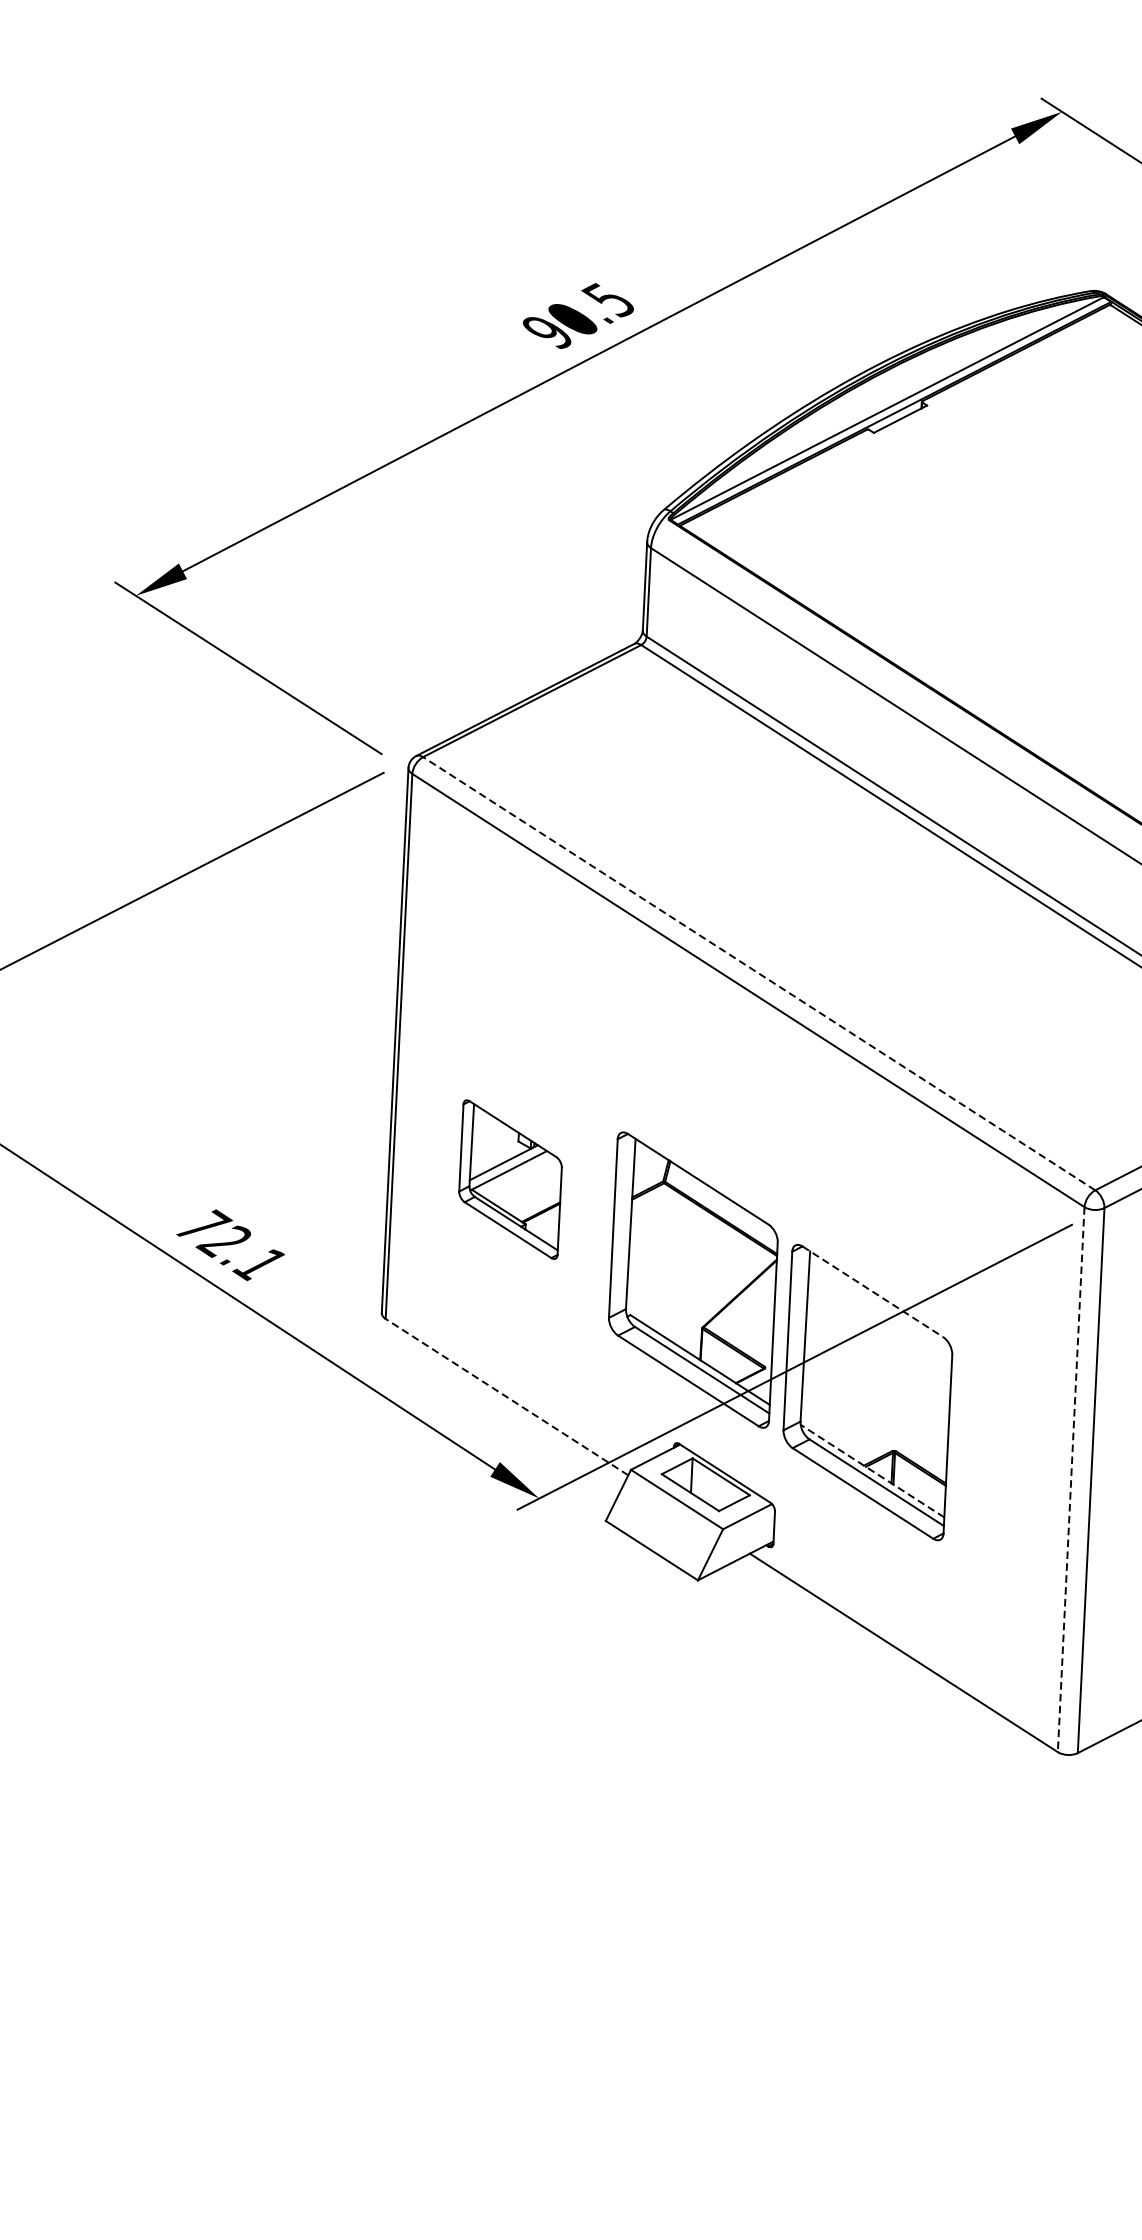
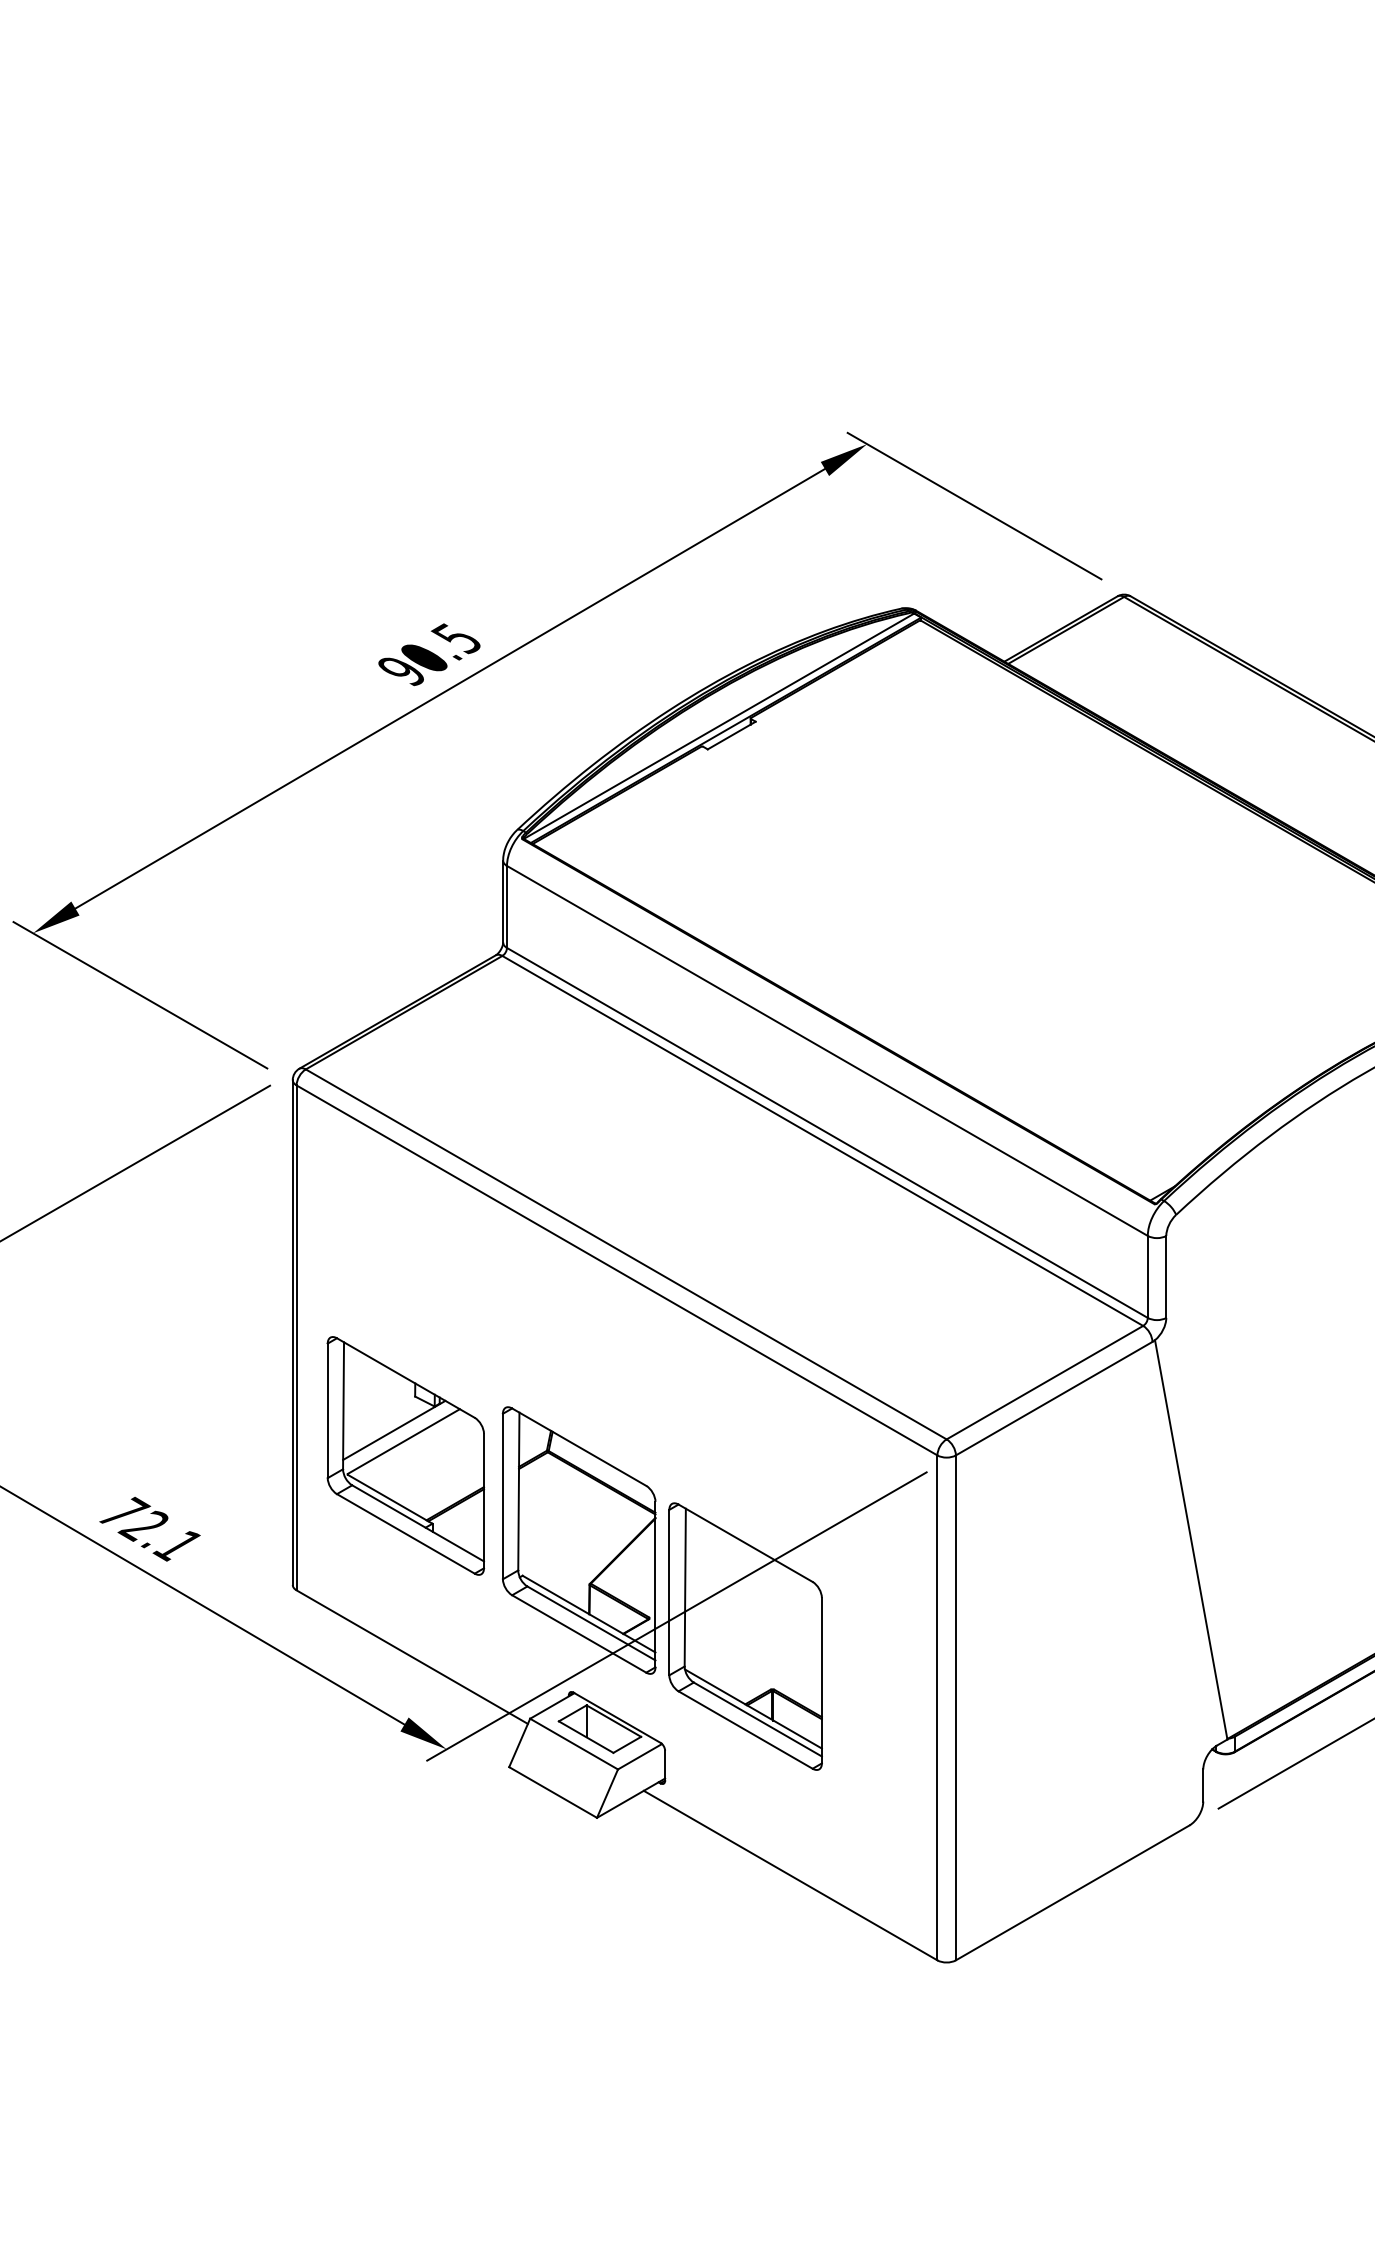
line: (759, 973) -> (626, 1254), dashed -> solid
part: (510, 1179) -> (405, 1455), size x1.67
line: (873, 1292) -> (746, 1543), dashed -> solid
line: (507, 1397) -> (412, 1657), dashed -> solid
line: (872, 1470) -> (753, 1708), dashed -> solid
line: (1071, 1480) -> (937, 1708), dashed -> solid

